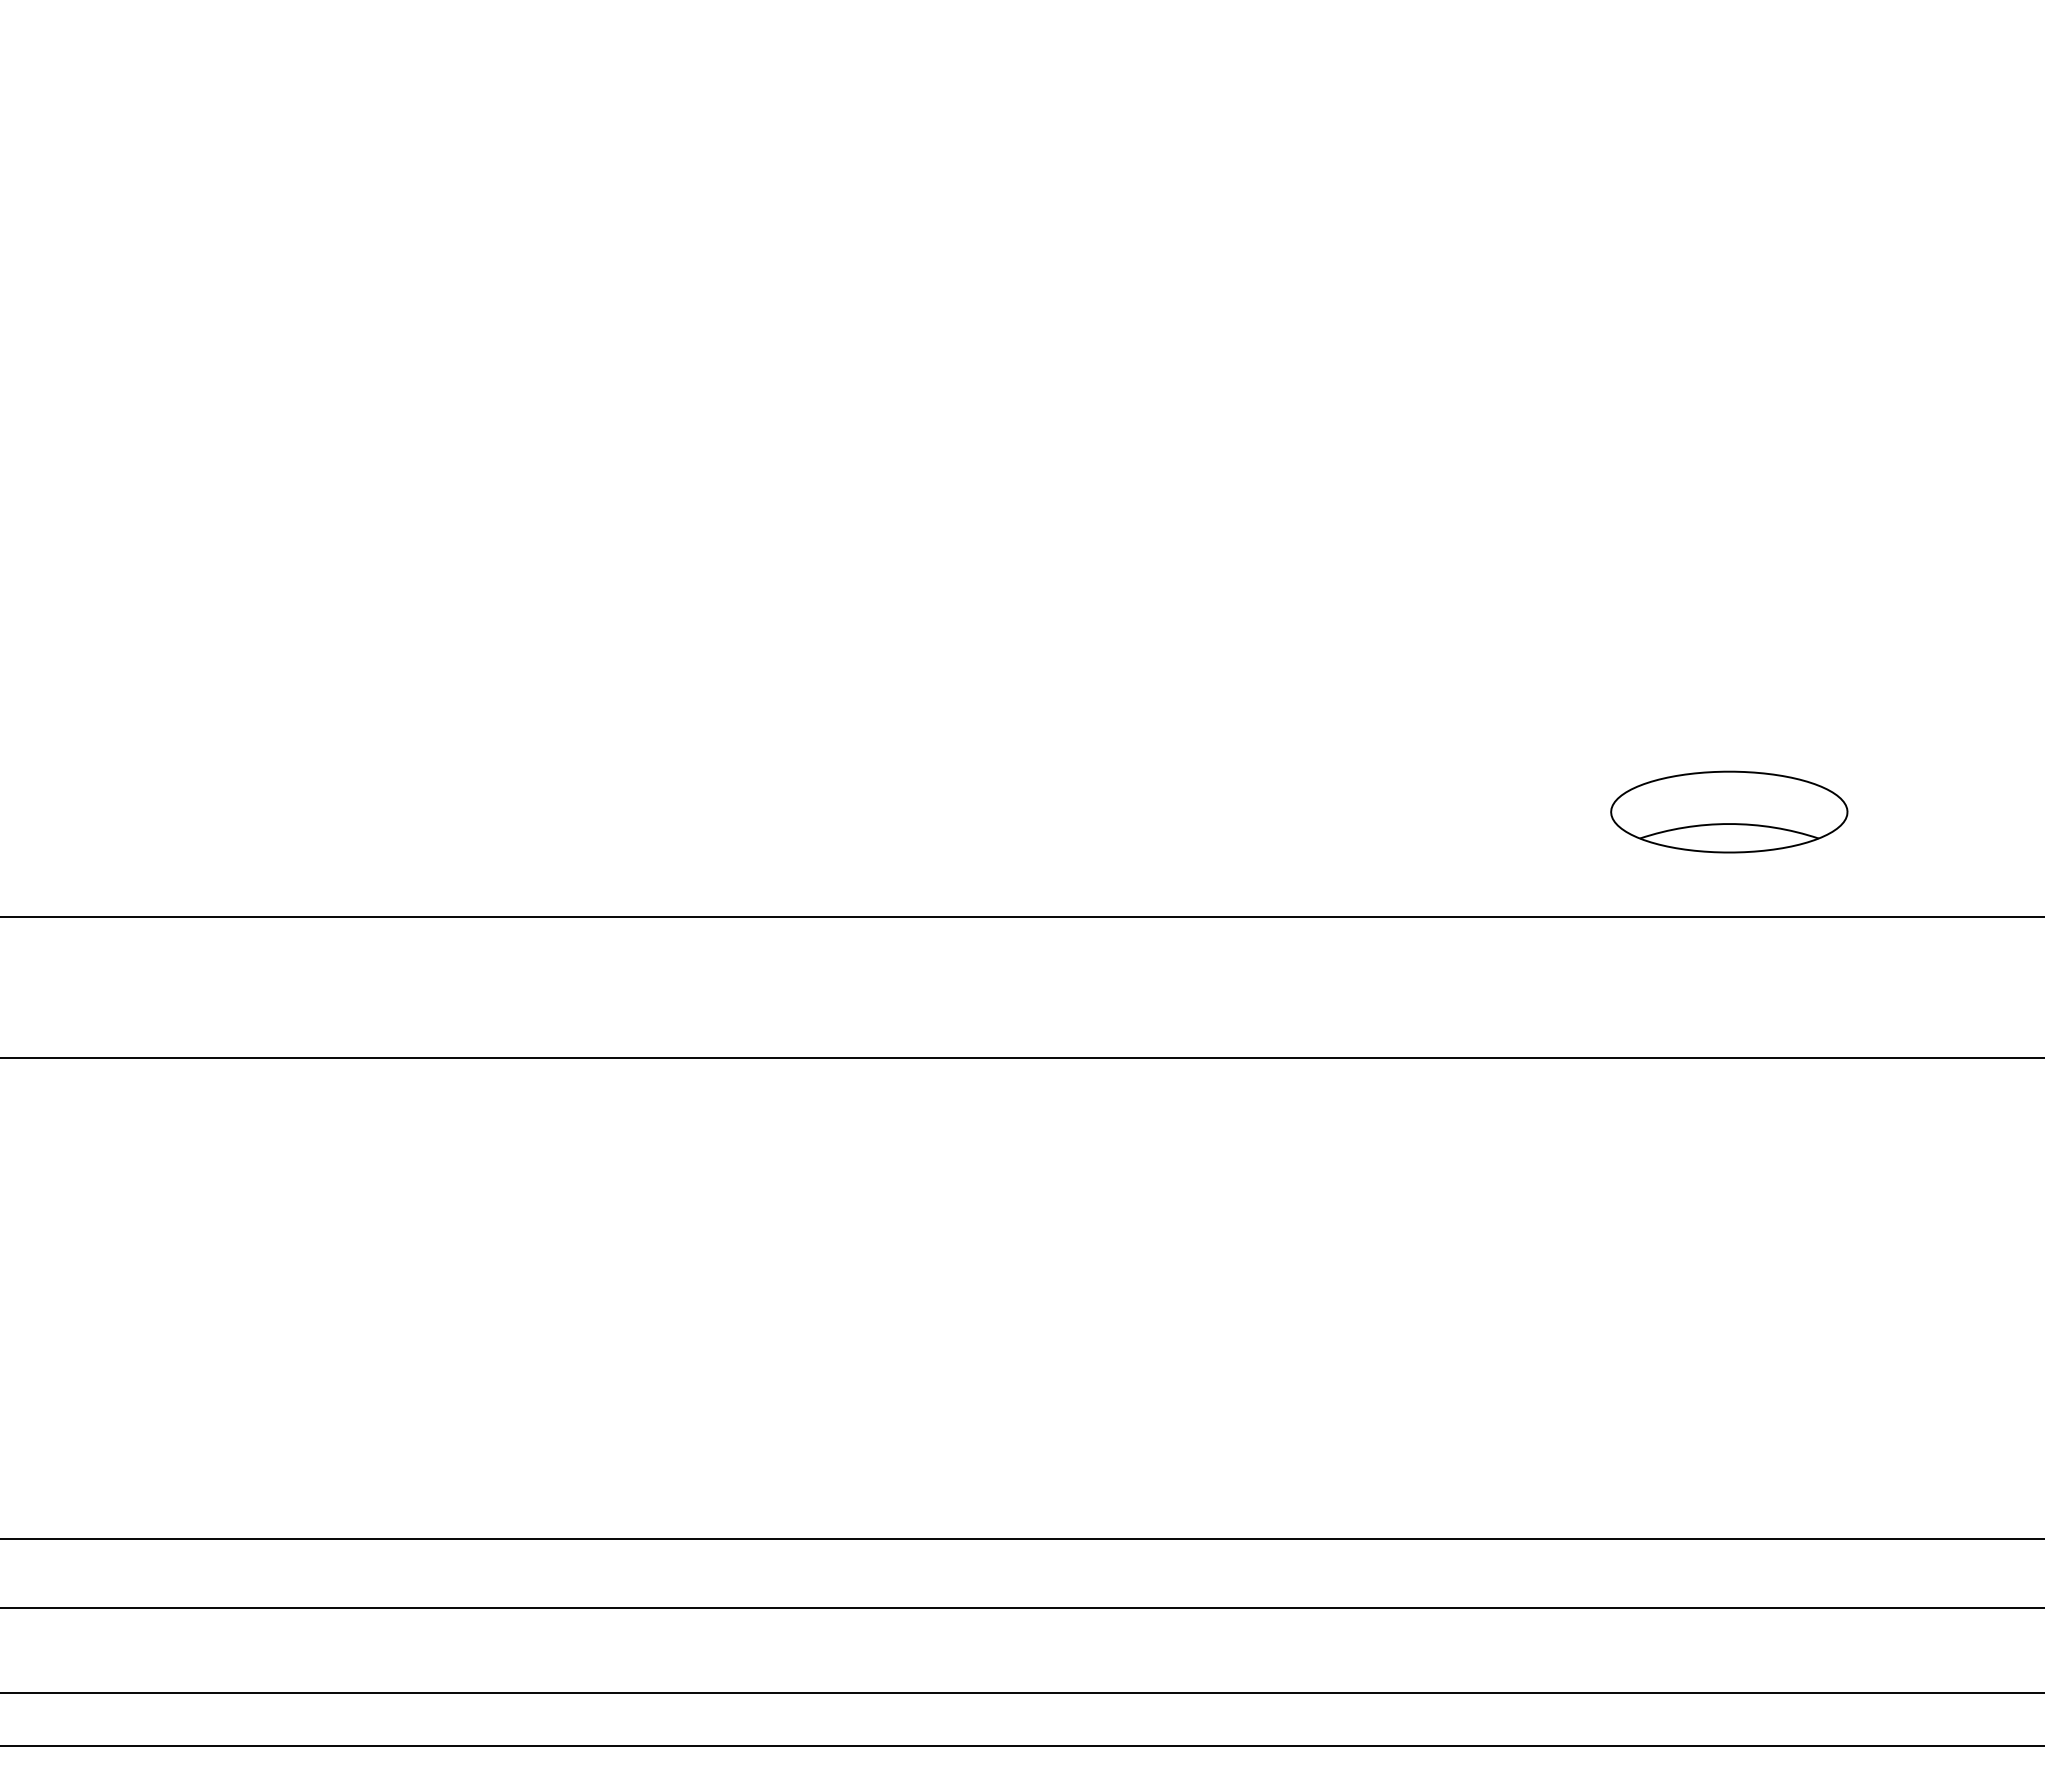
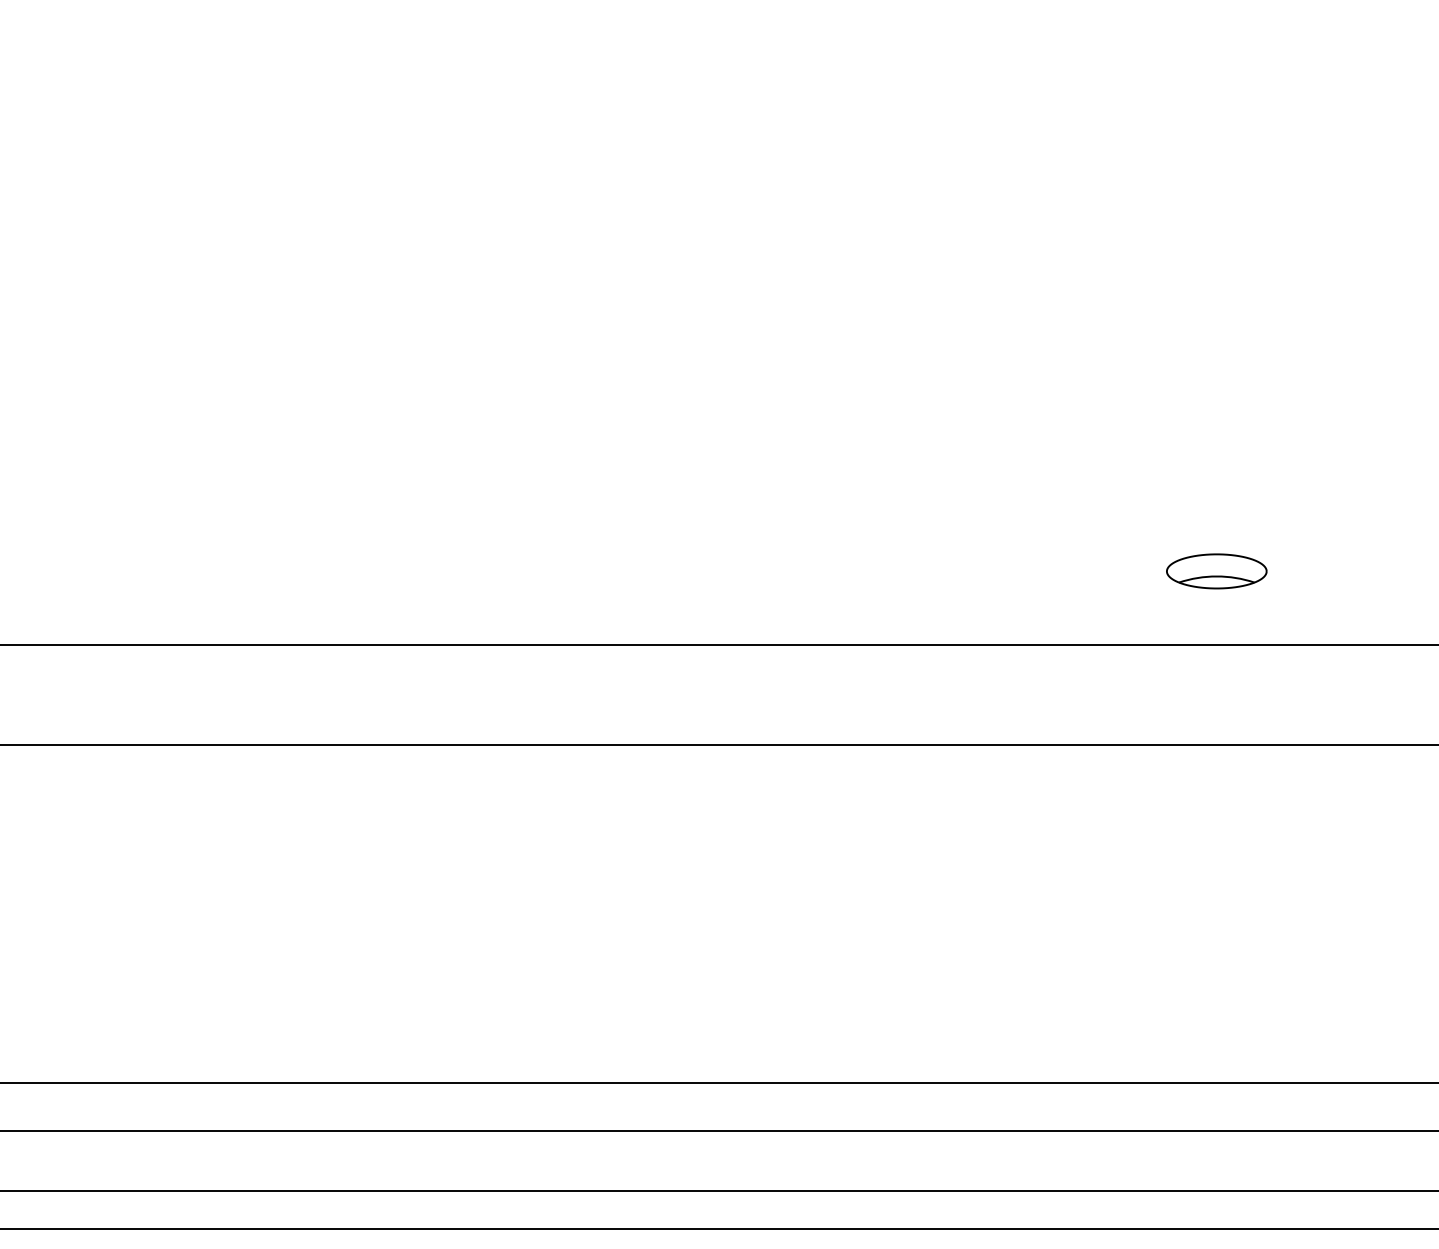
part: (1729, 811) -> (1216, 571), size x0.6

